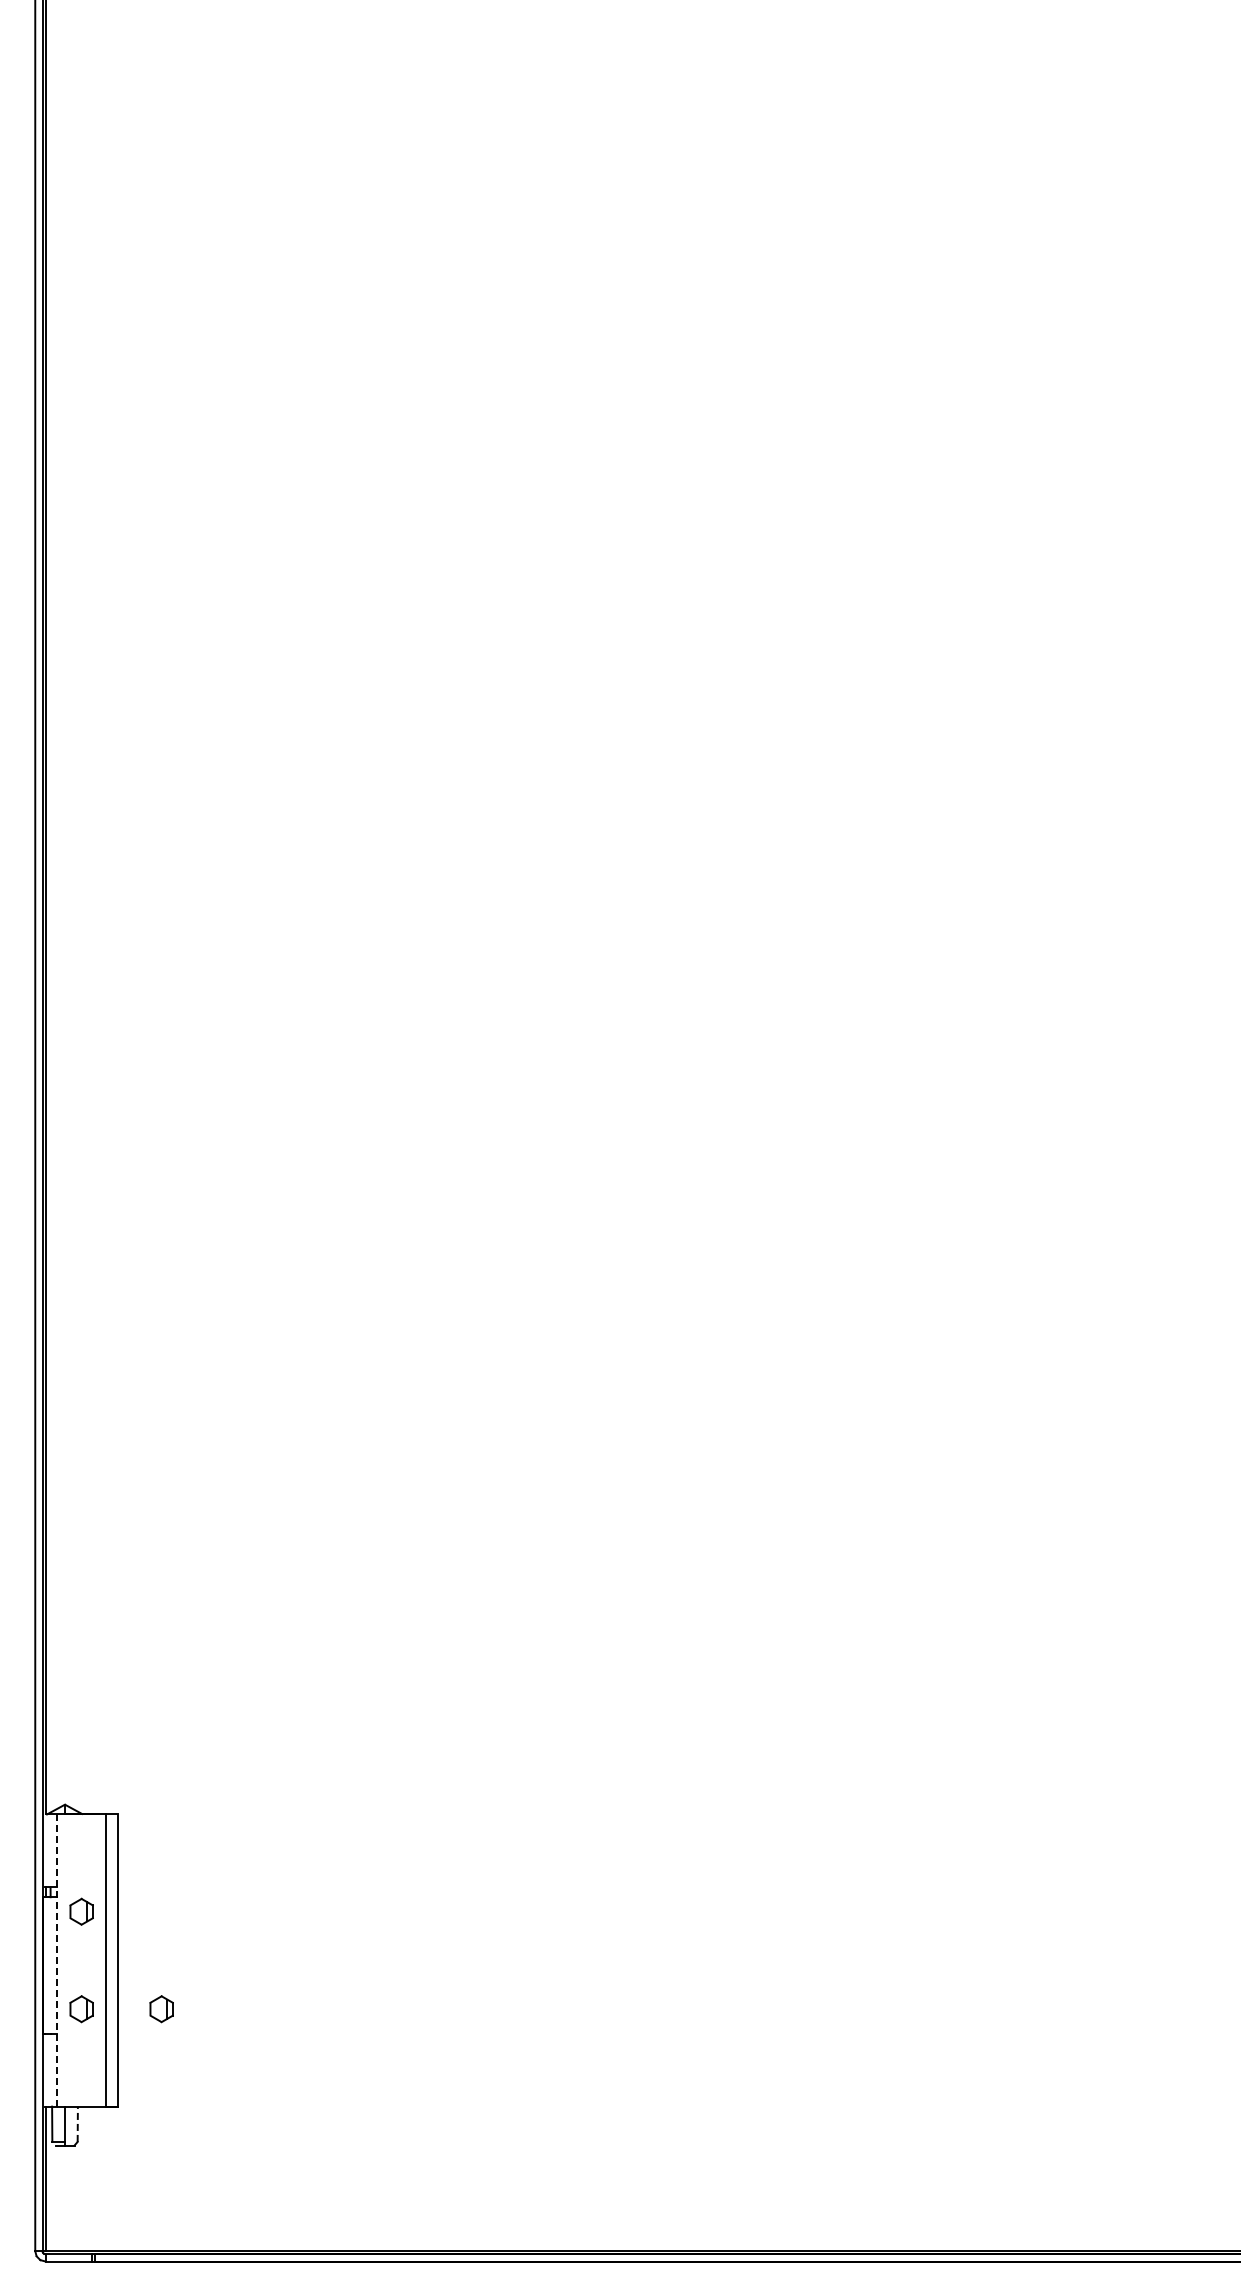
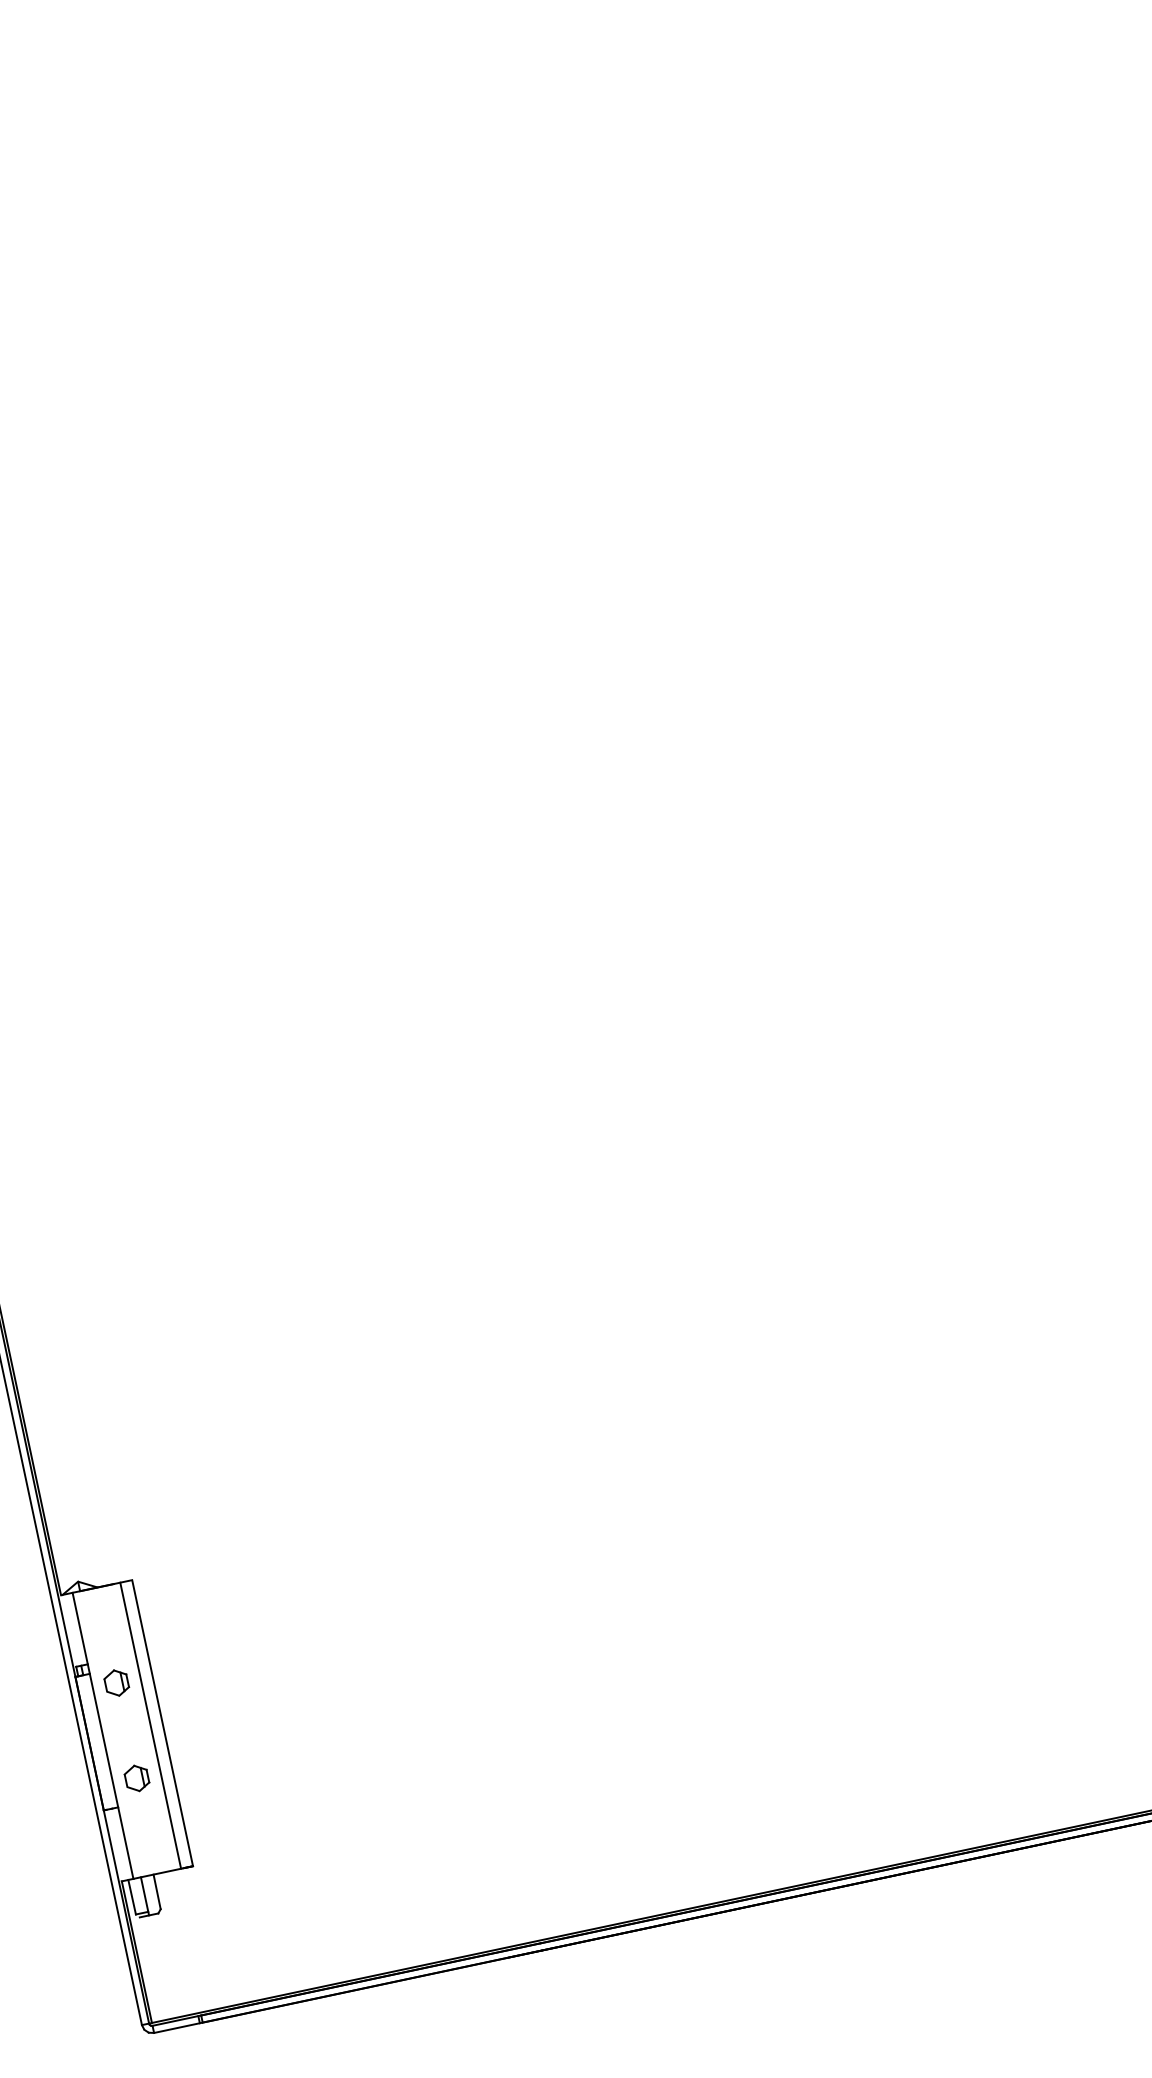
line: (57, 1960) -> (103, 1735), dashed -> solid
part: (161, 2009) -> (215, 1762), removed
line: (77, 2124) -> (156, 1892), dashed -> solid

